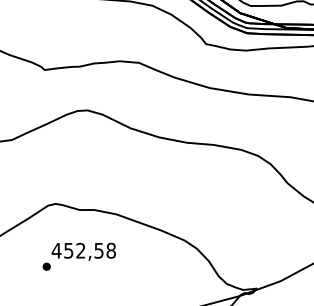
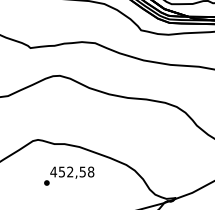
text: (79, 255) -> (69, 175), moved

